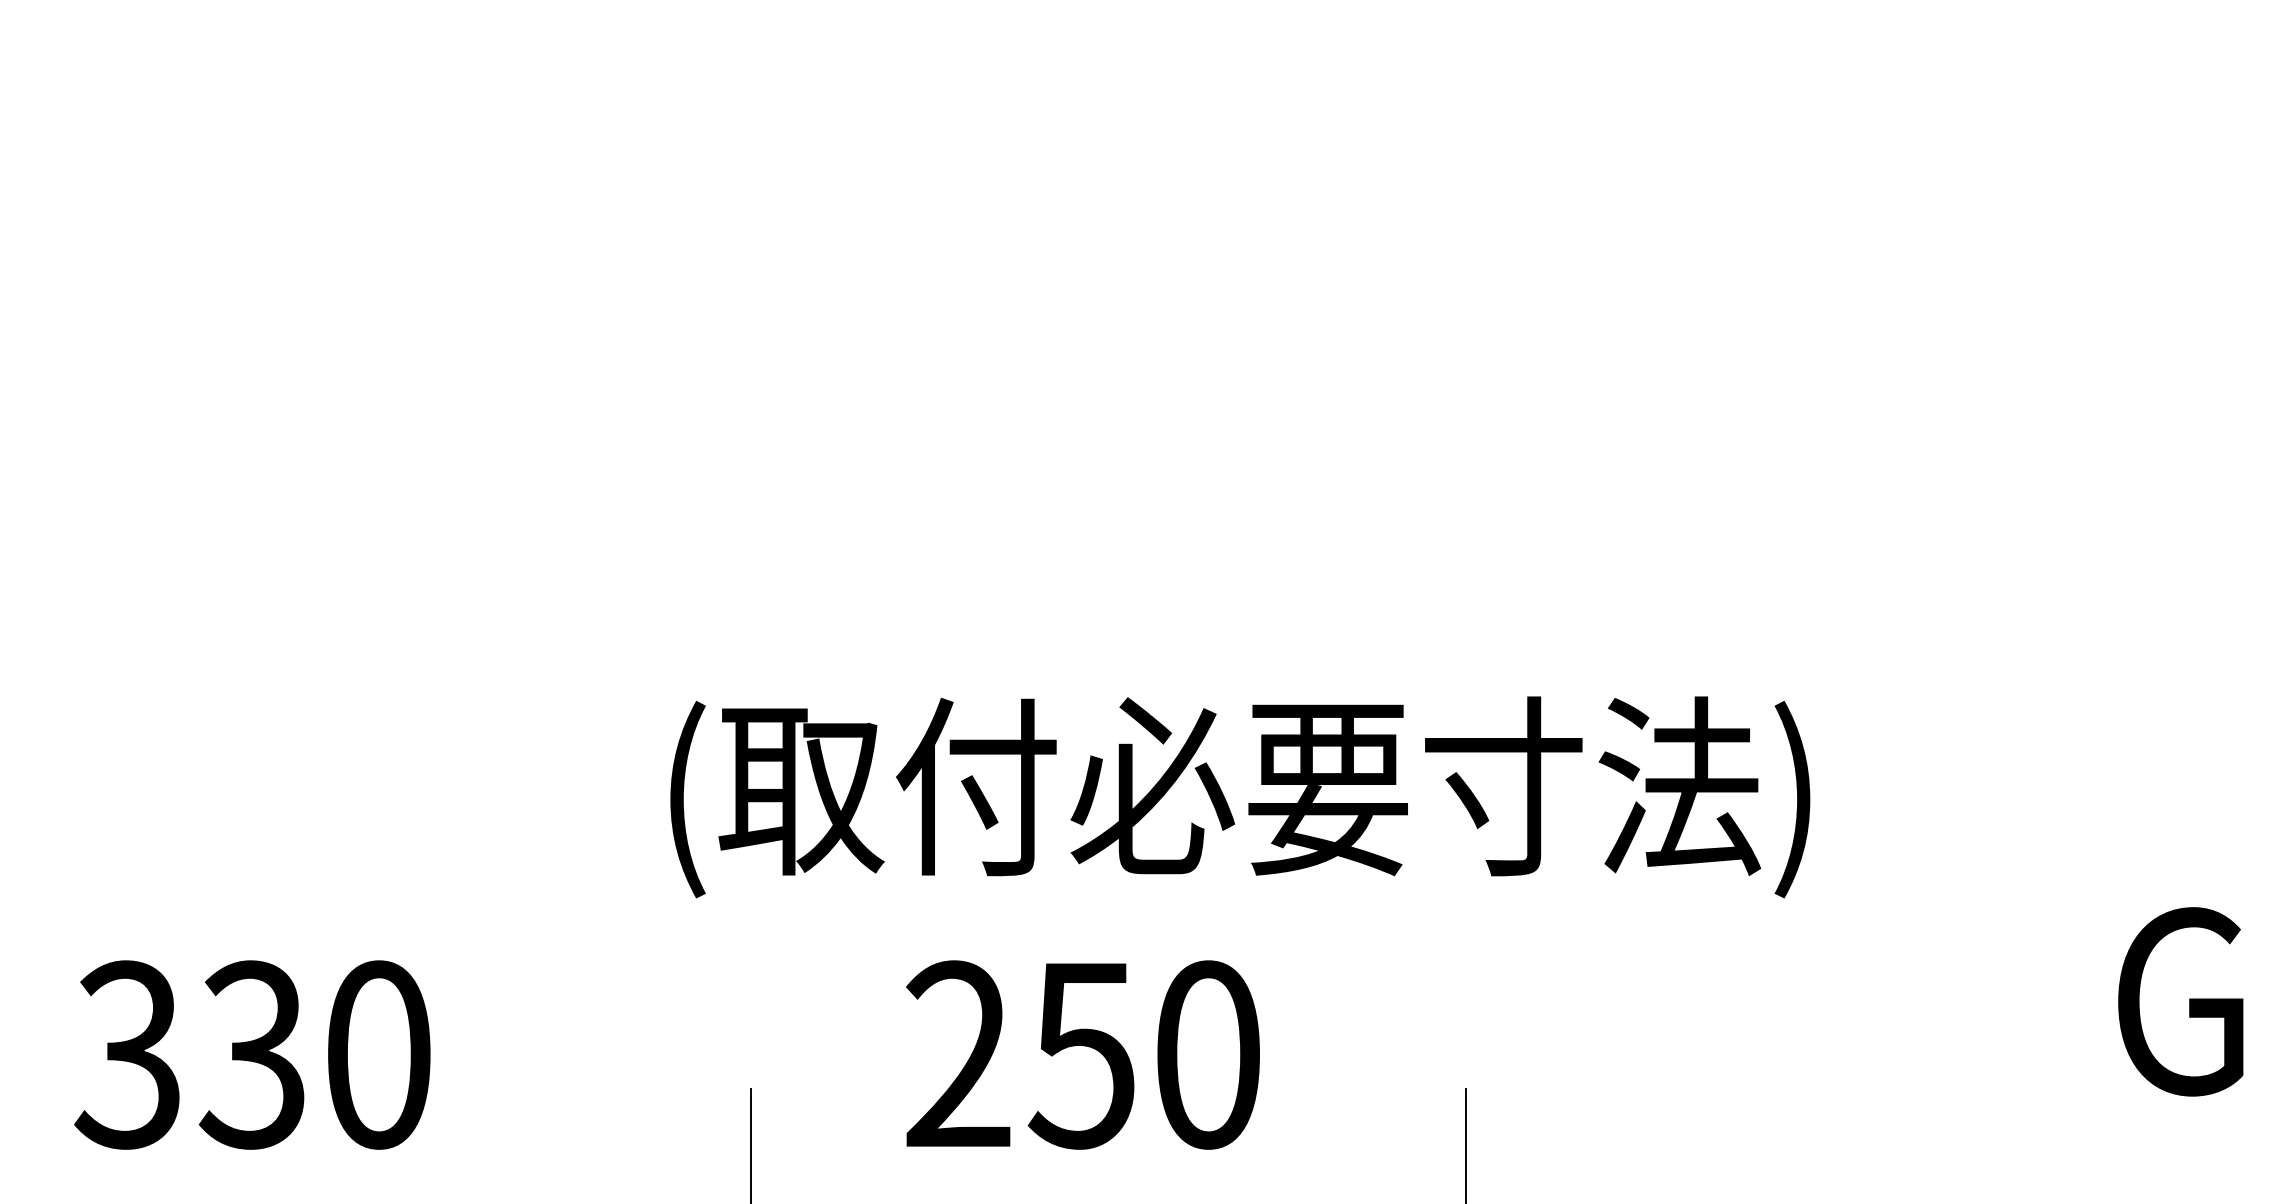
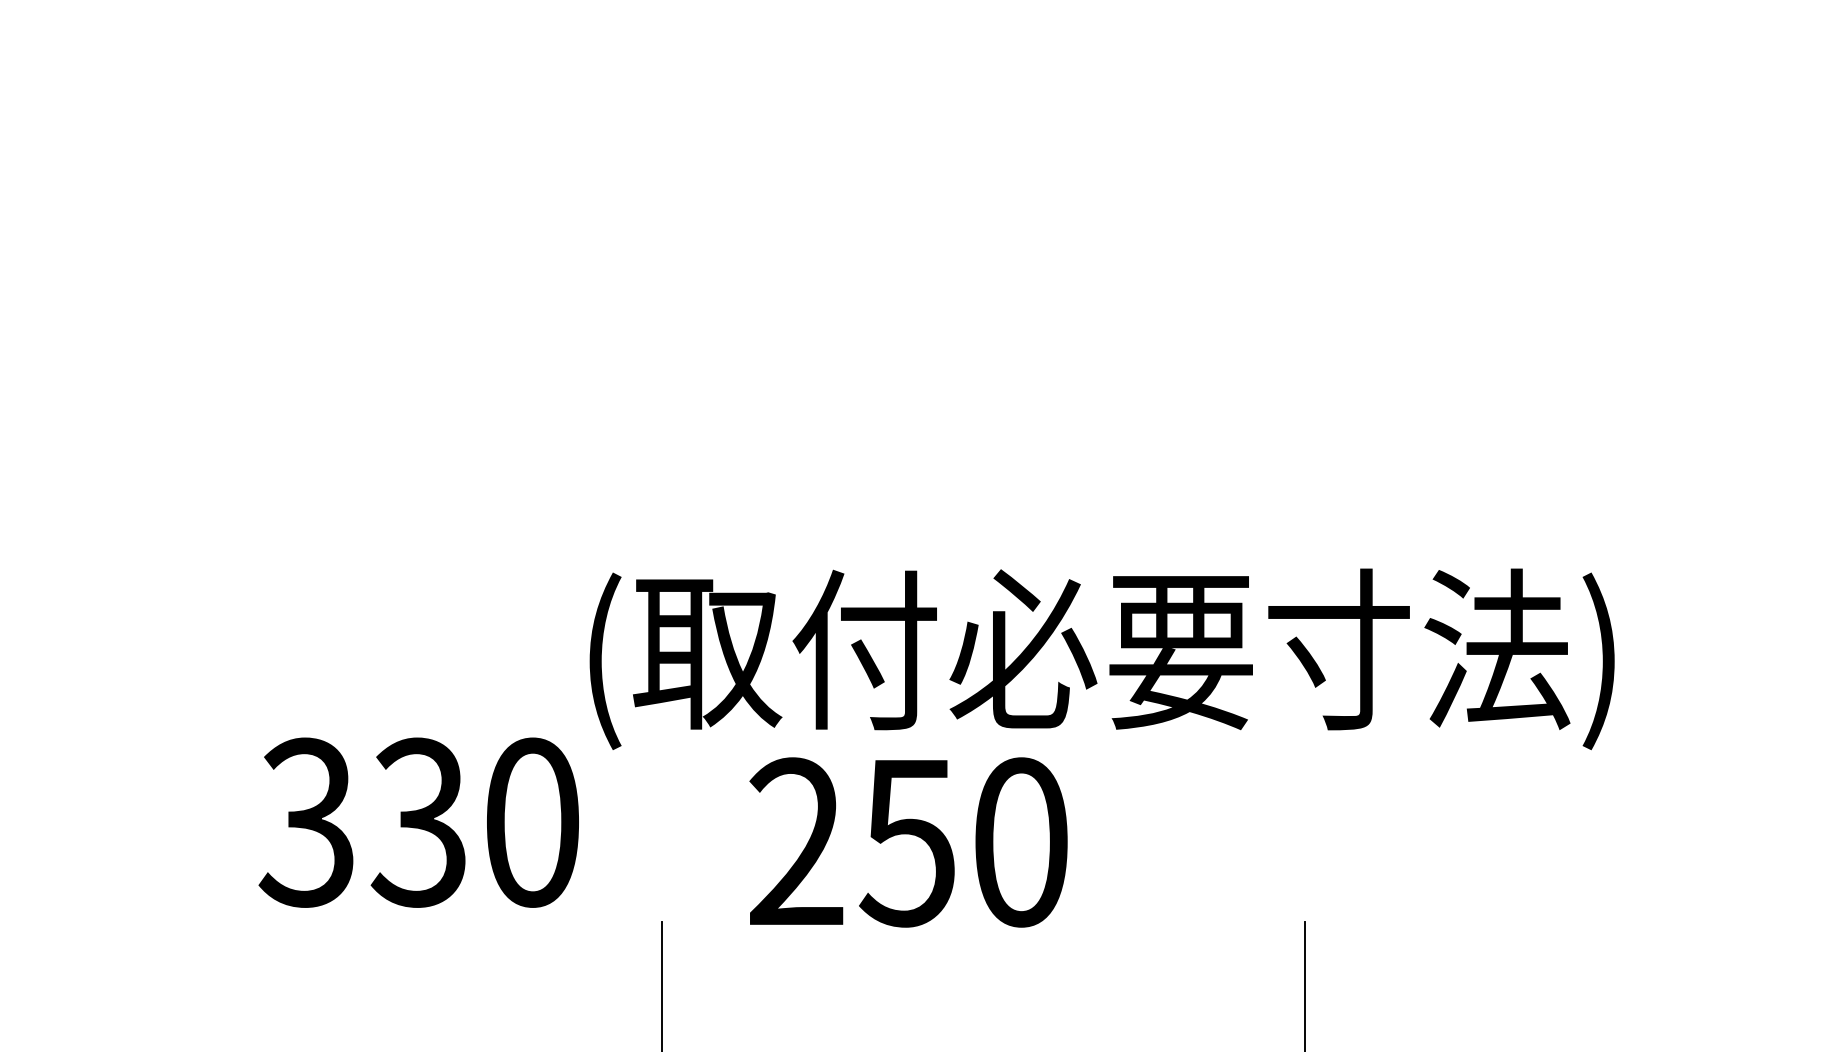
text: (252, 1054) -> (418, 822), moved
text: (1082, 1054) -> (908, 841), moved

